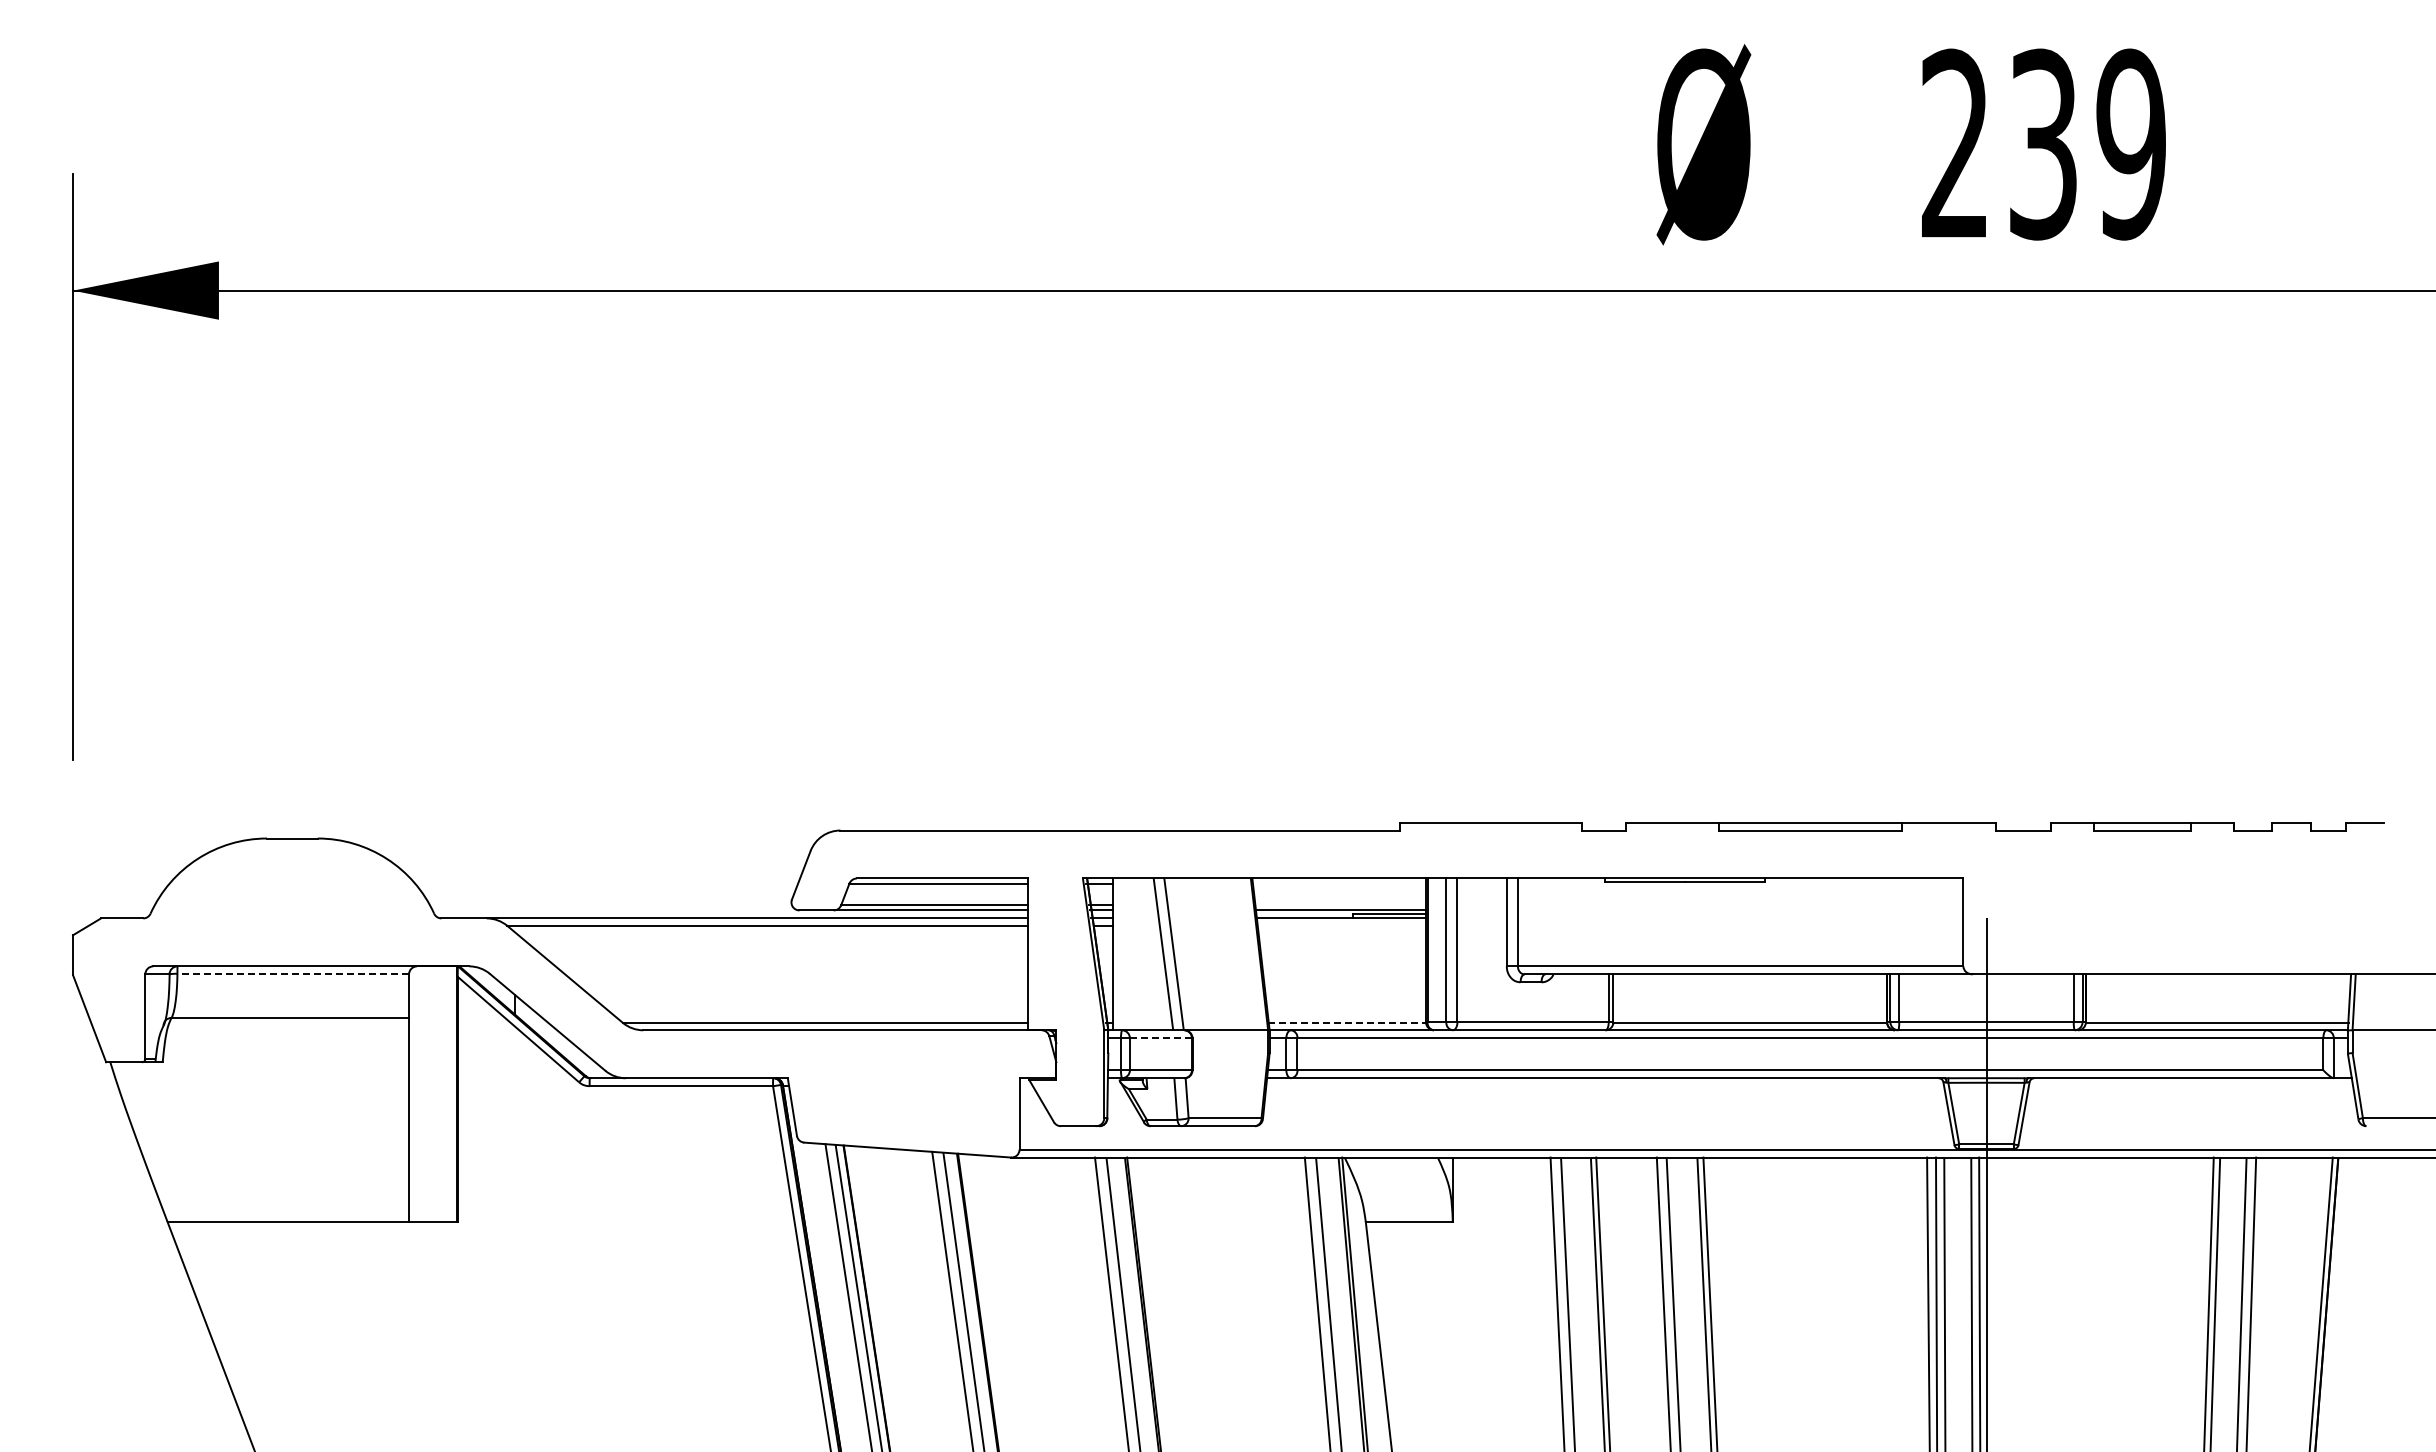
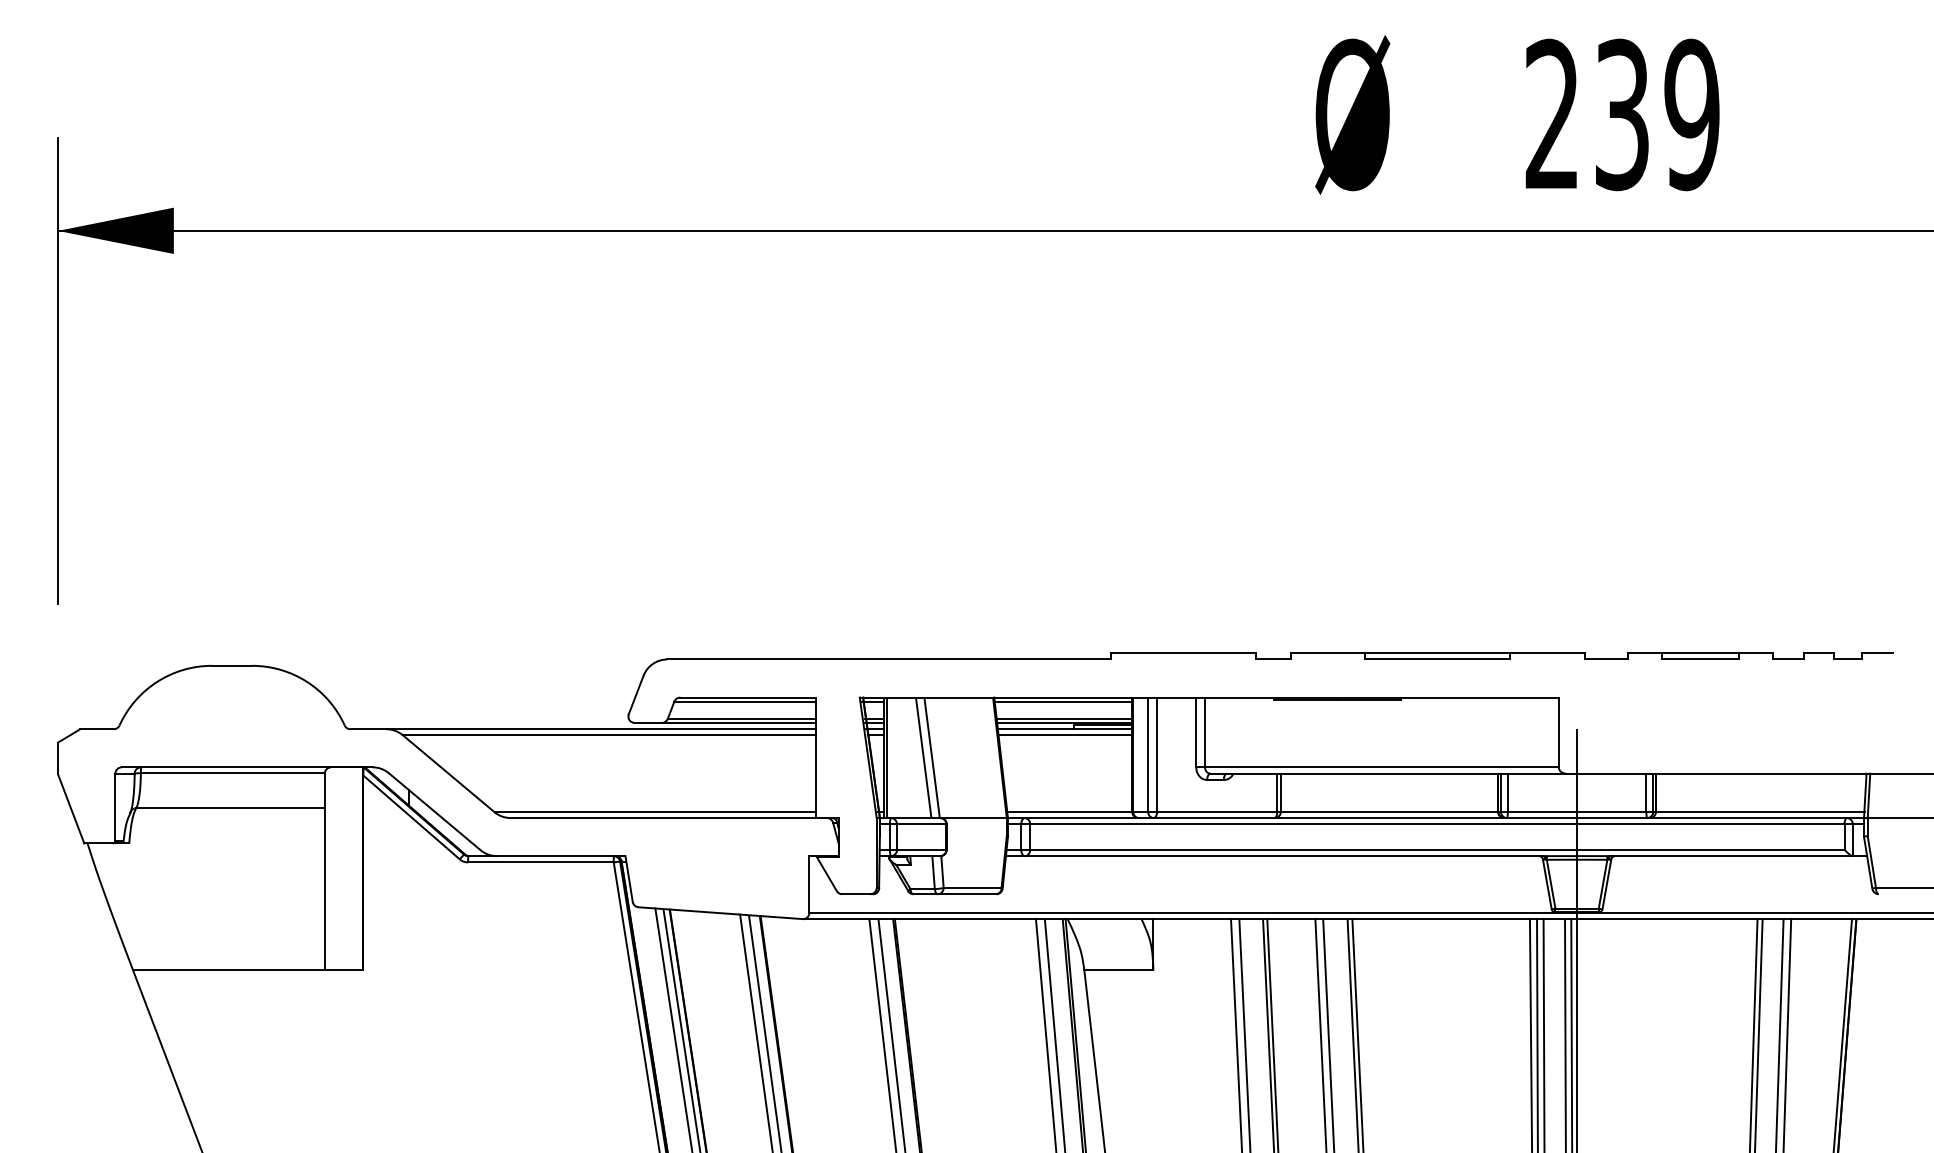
line: (1338, 883) -> (1062, 701), added
line: (1340, 905) -> (1064, 719), added
line: (1341, 925) -> (1065, 734), added
line: (1117, 954) -> (887, 757), added
line: (293, 973) -> (233, 772), dashed -> solid
line: (1347, 1022) -> (1069, 811), dashed -> solid
line: (1160, 1038) -> (921, 824), dashed -> solid

